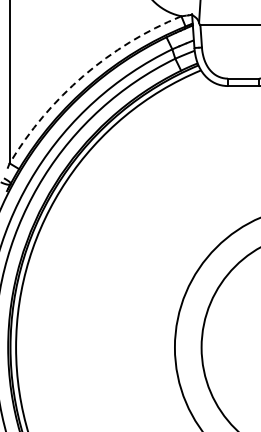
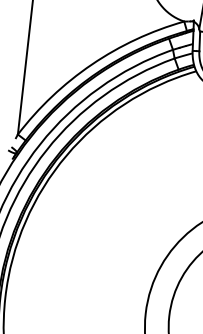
arc: (83, 75) -> (91, 64), dashed -> solid

